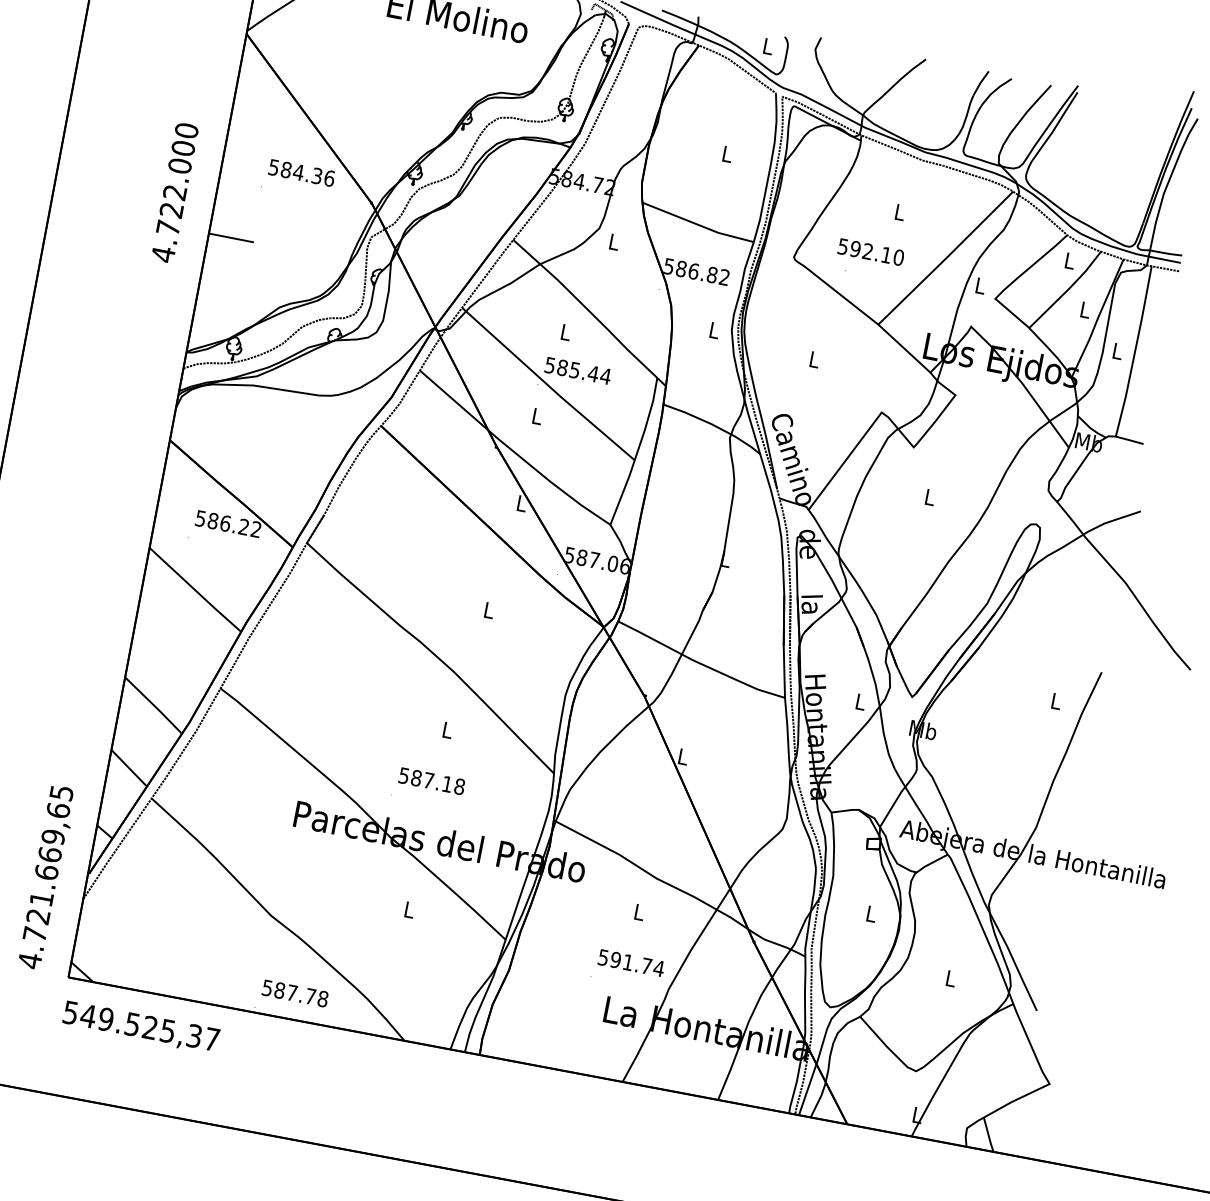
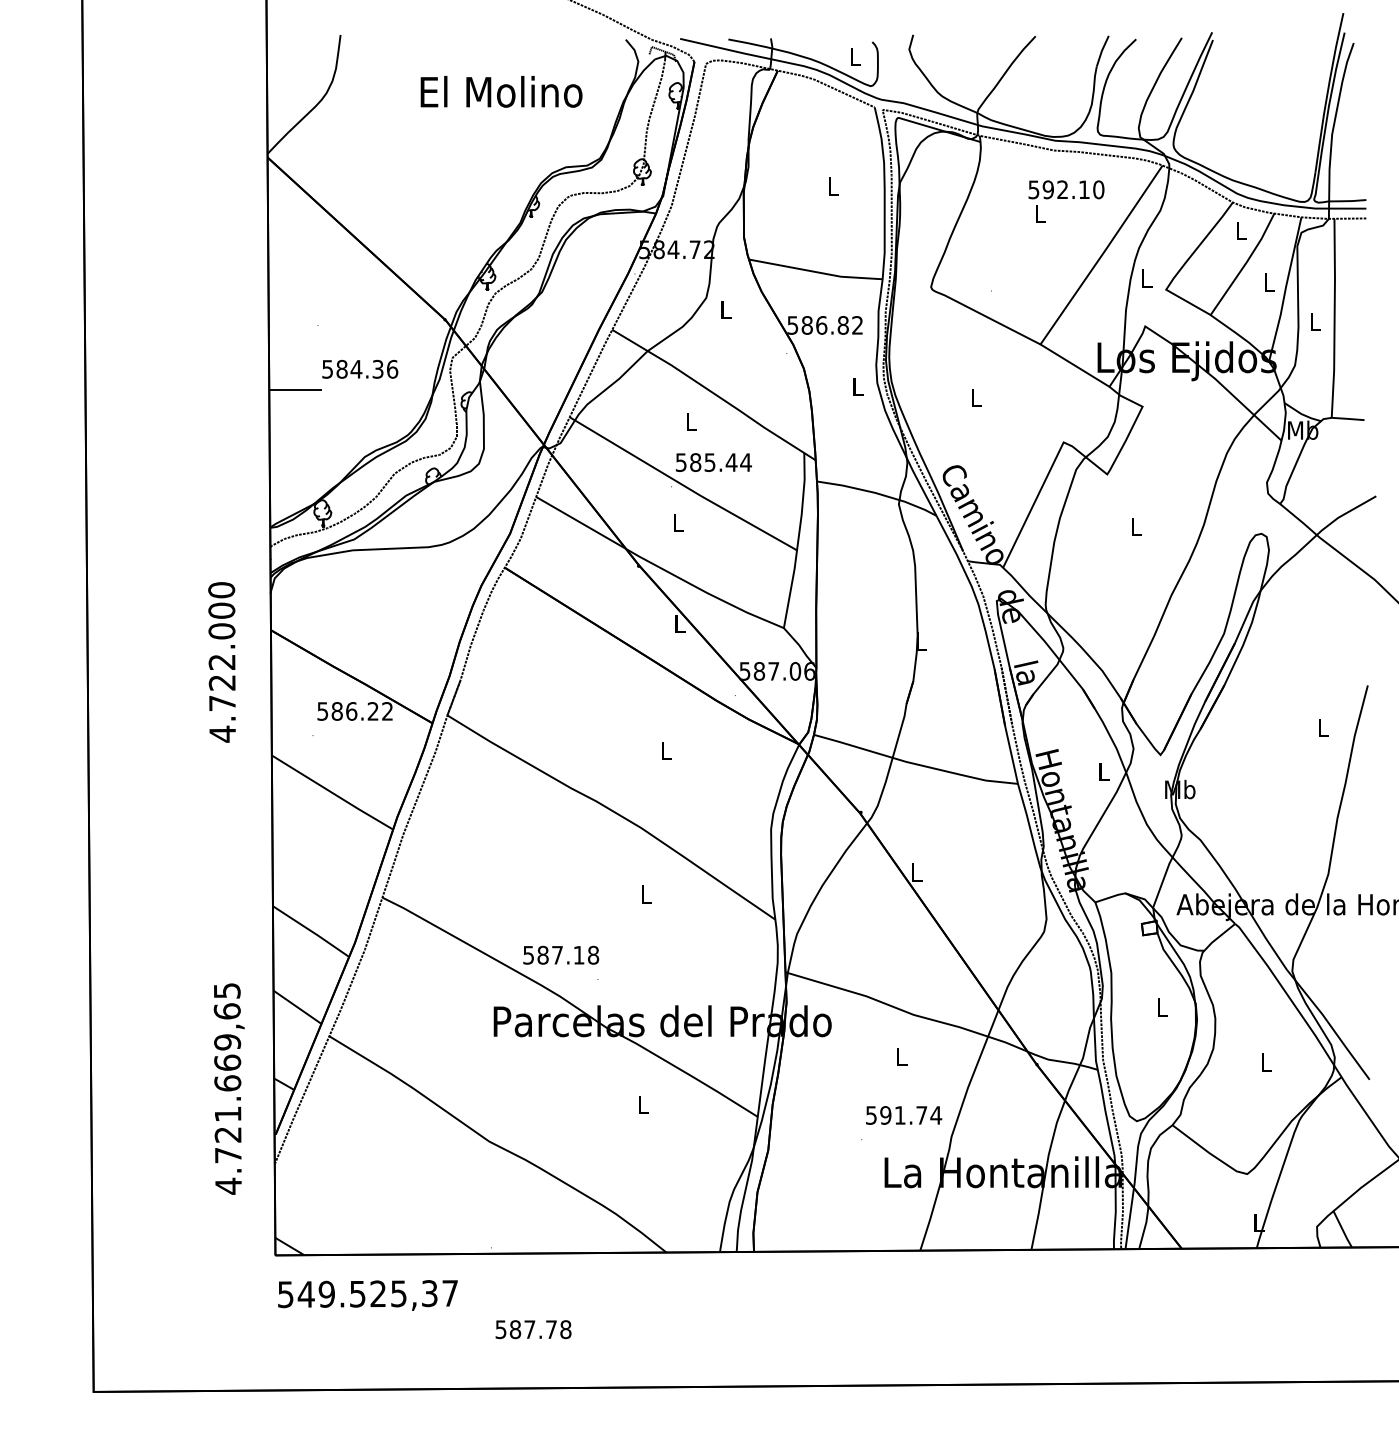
text: (302, 172) -> (360, 368), moved
text: (174, 192) -> (221, 662), moved
text: (871, 251) -> (1066, 189), moved
text: (432, 780) -> (561, 954), moved
text: (46, 876) -> (228, 1088), moved
text: (295, 993) -> (533, 1329), moved

